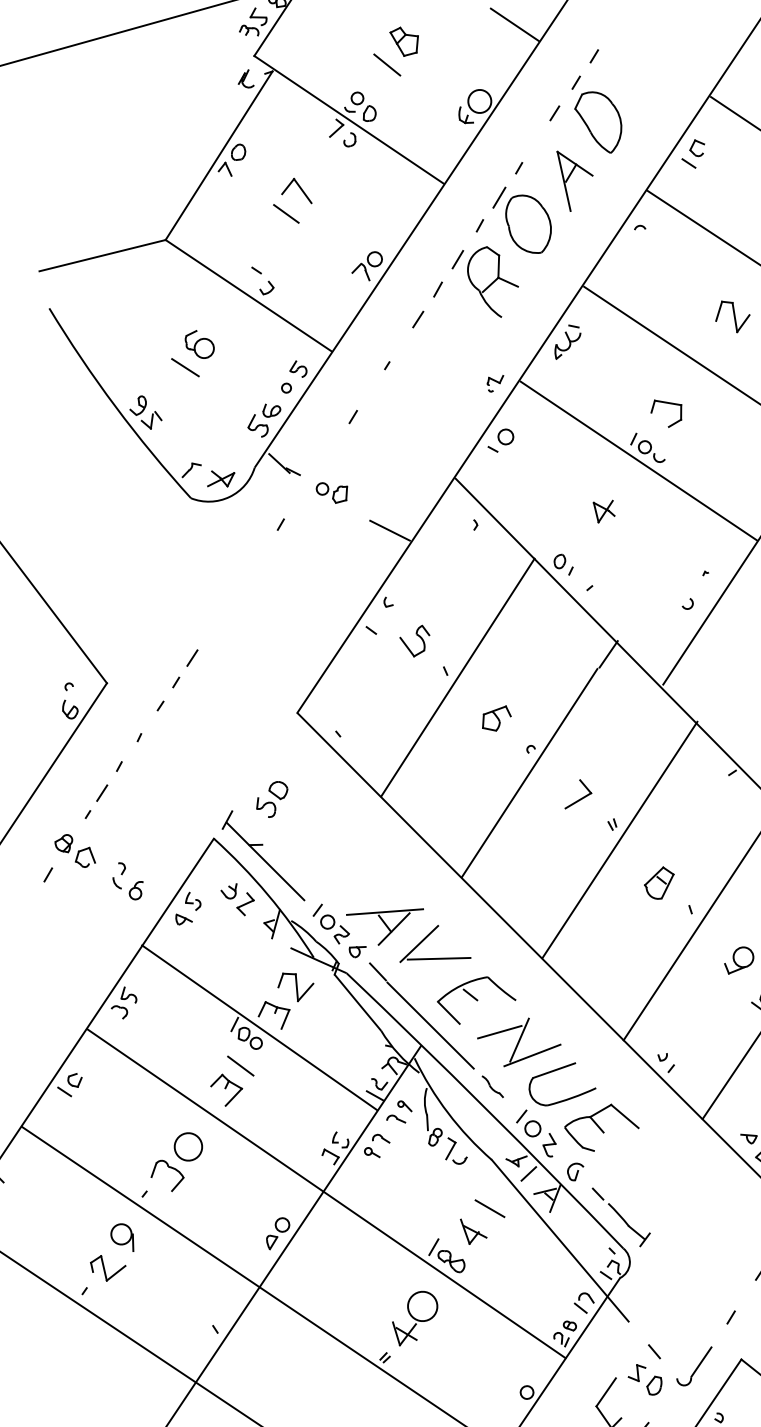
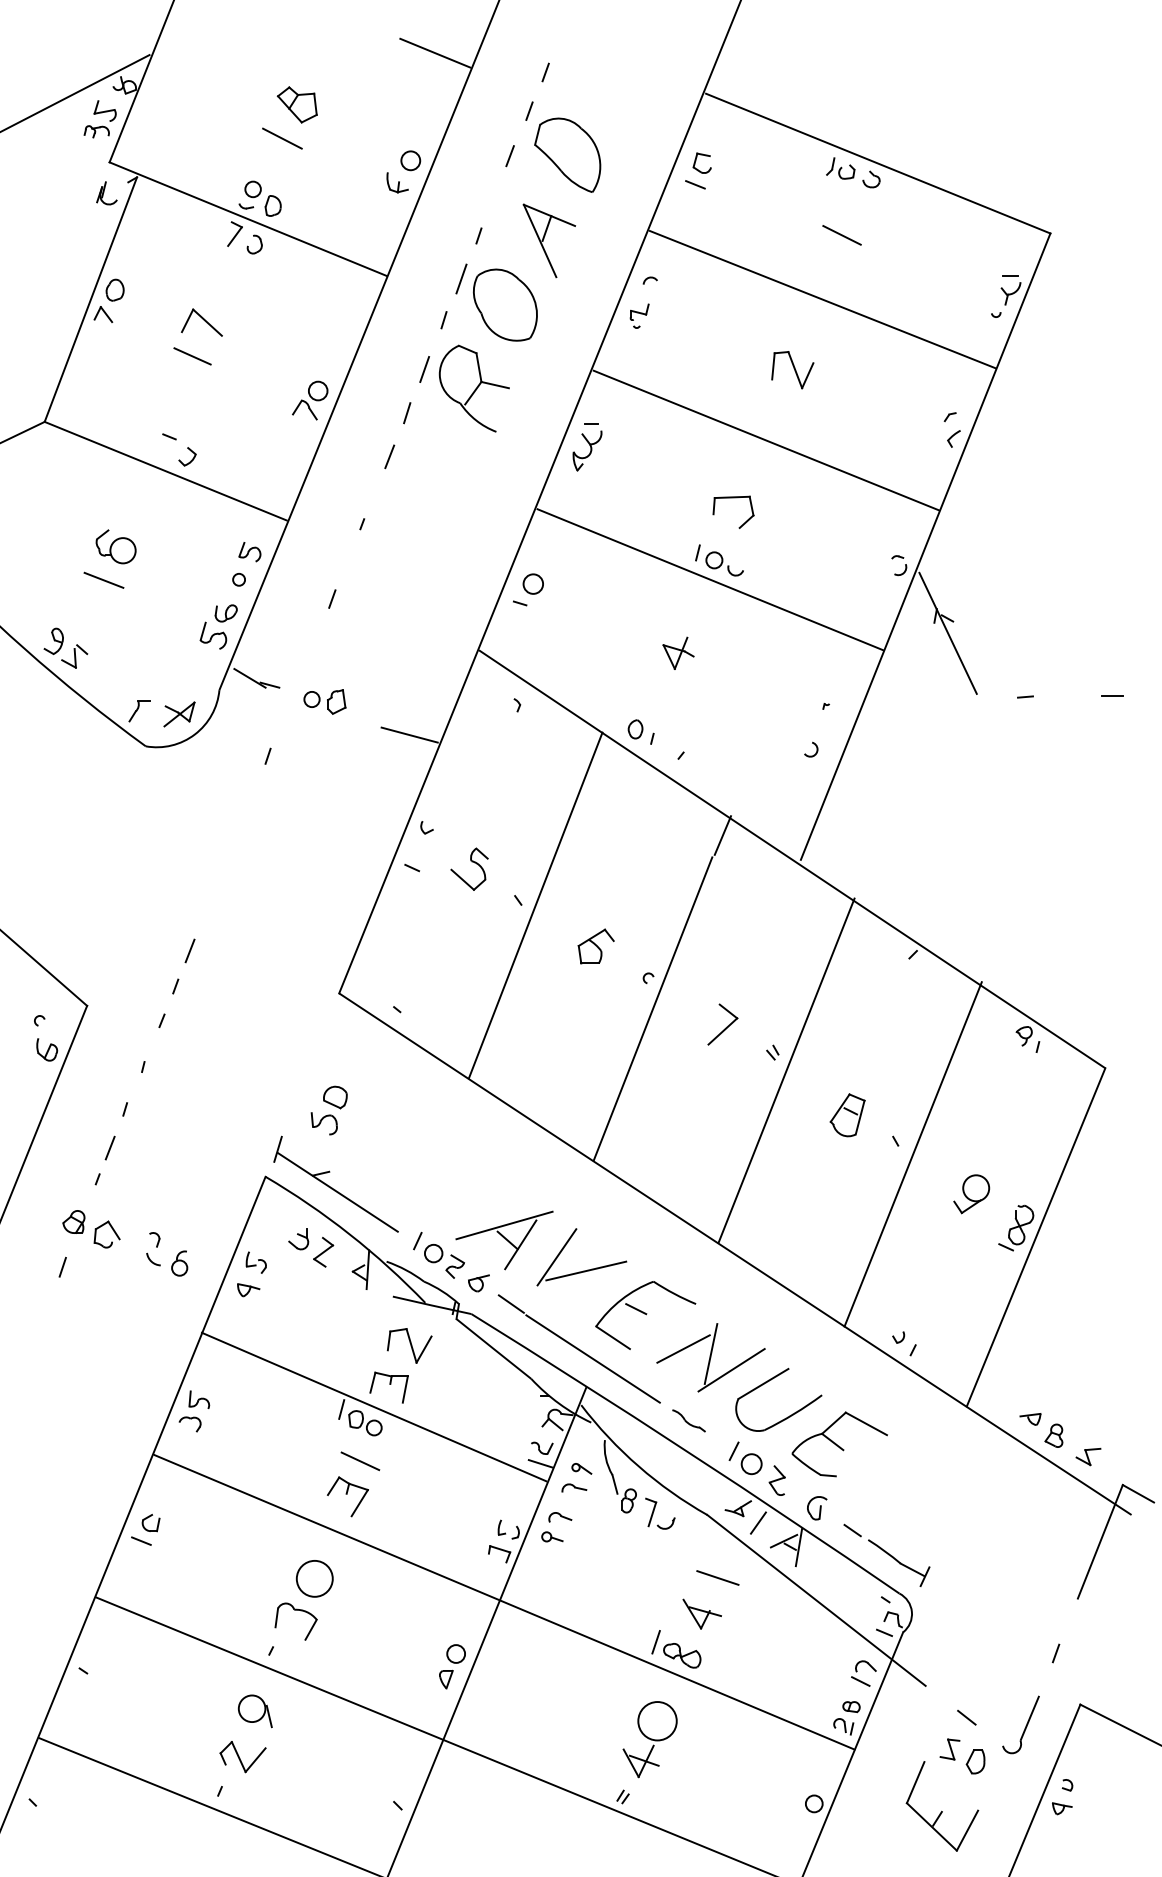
circle: (479, 101) -> (410, 160), size x0.62
part: (494, 382) -> (639, 315), moved

